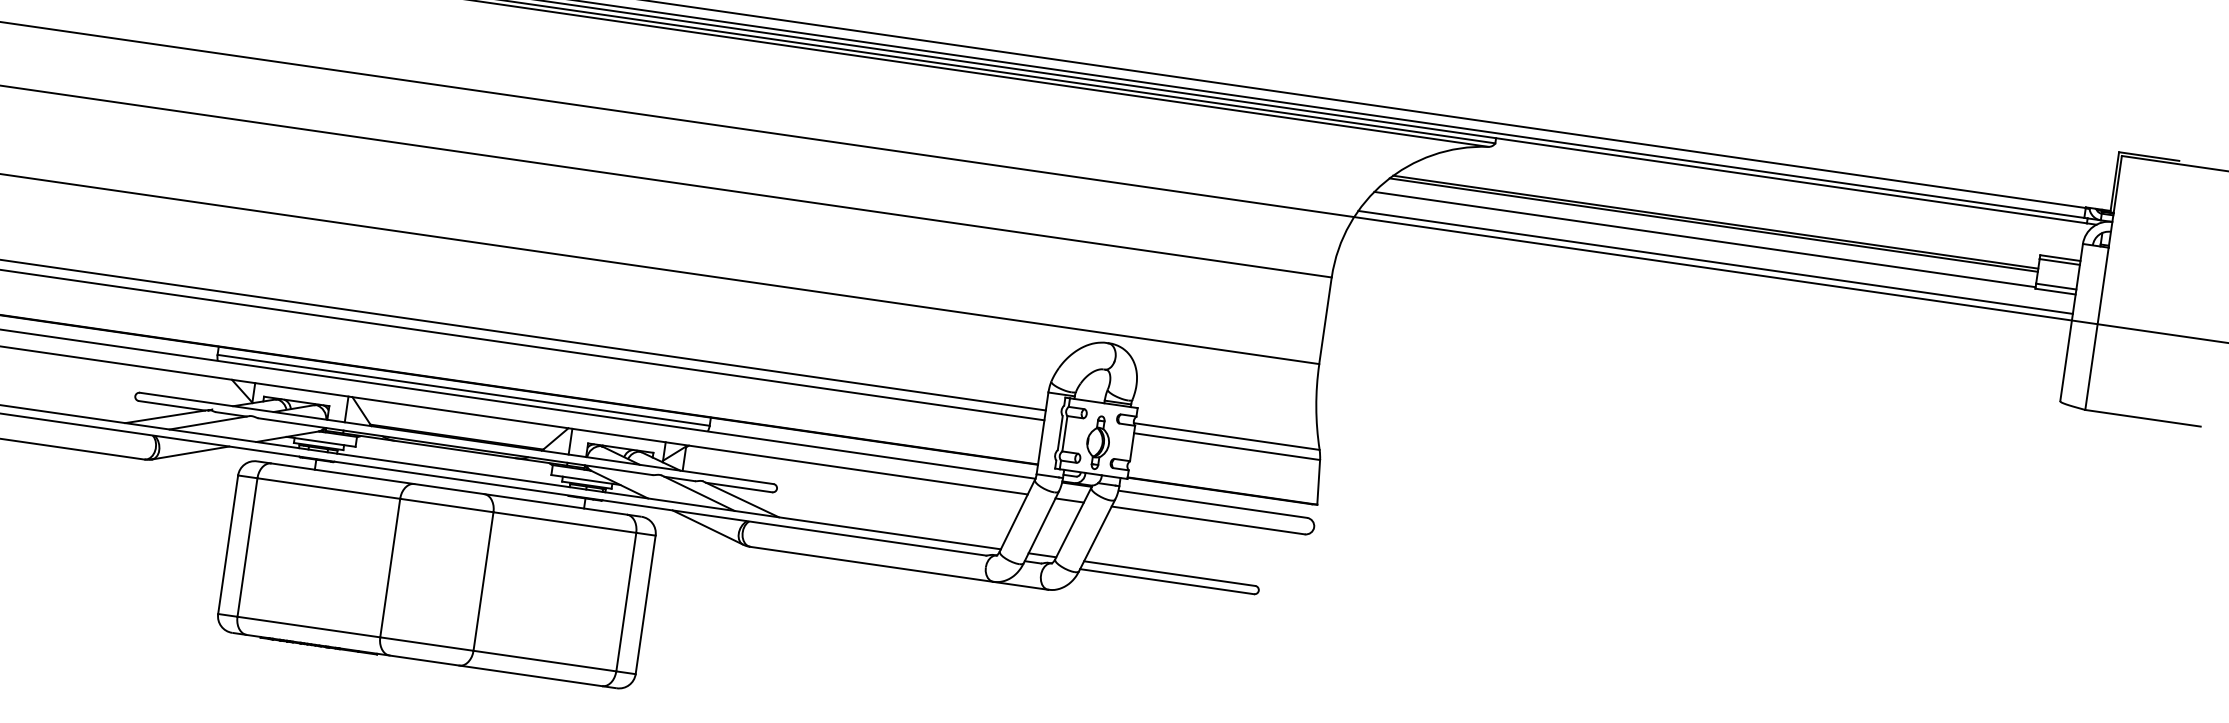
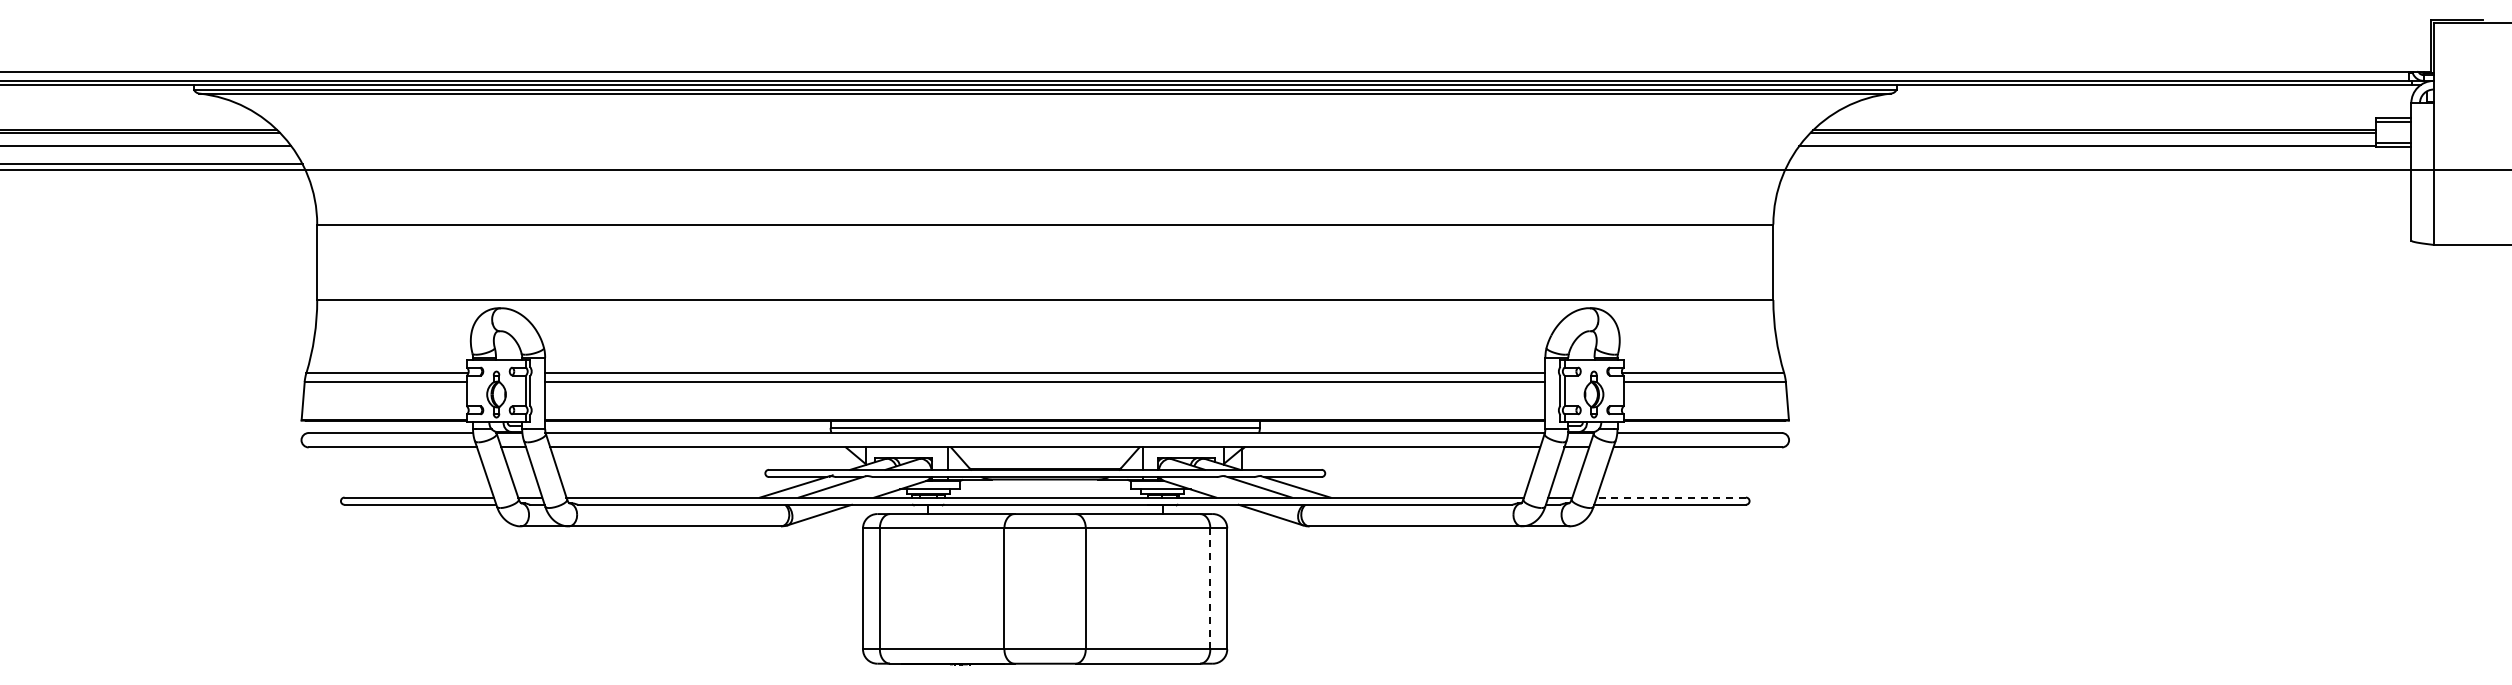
line: (1715, 262) -> (2099, 164), removed
line: (1169, 573) -> (1671, 497), solid -> dashed
line: (626, 601) -> (1210, 588), solid -> dashed

